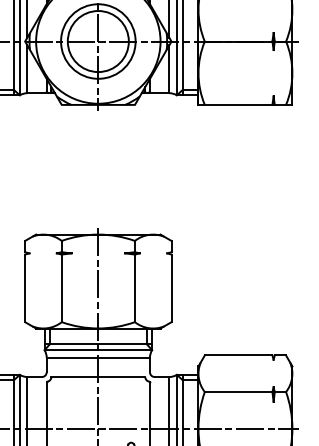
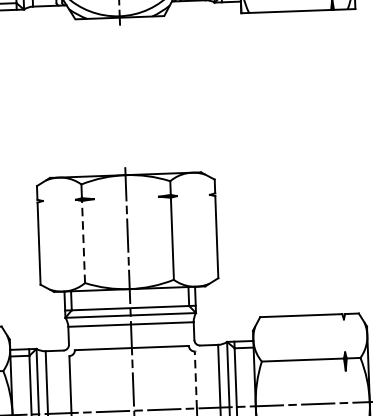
line: (61, 288) -> (83, 242), solid -> dashed
line: (149, 404) -> (195, 379), solid -> dashed

